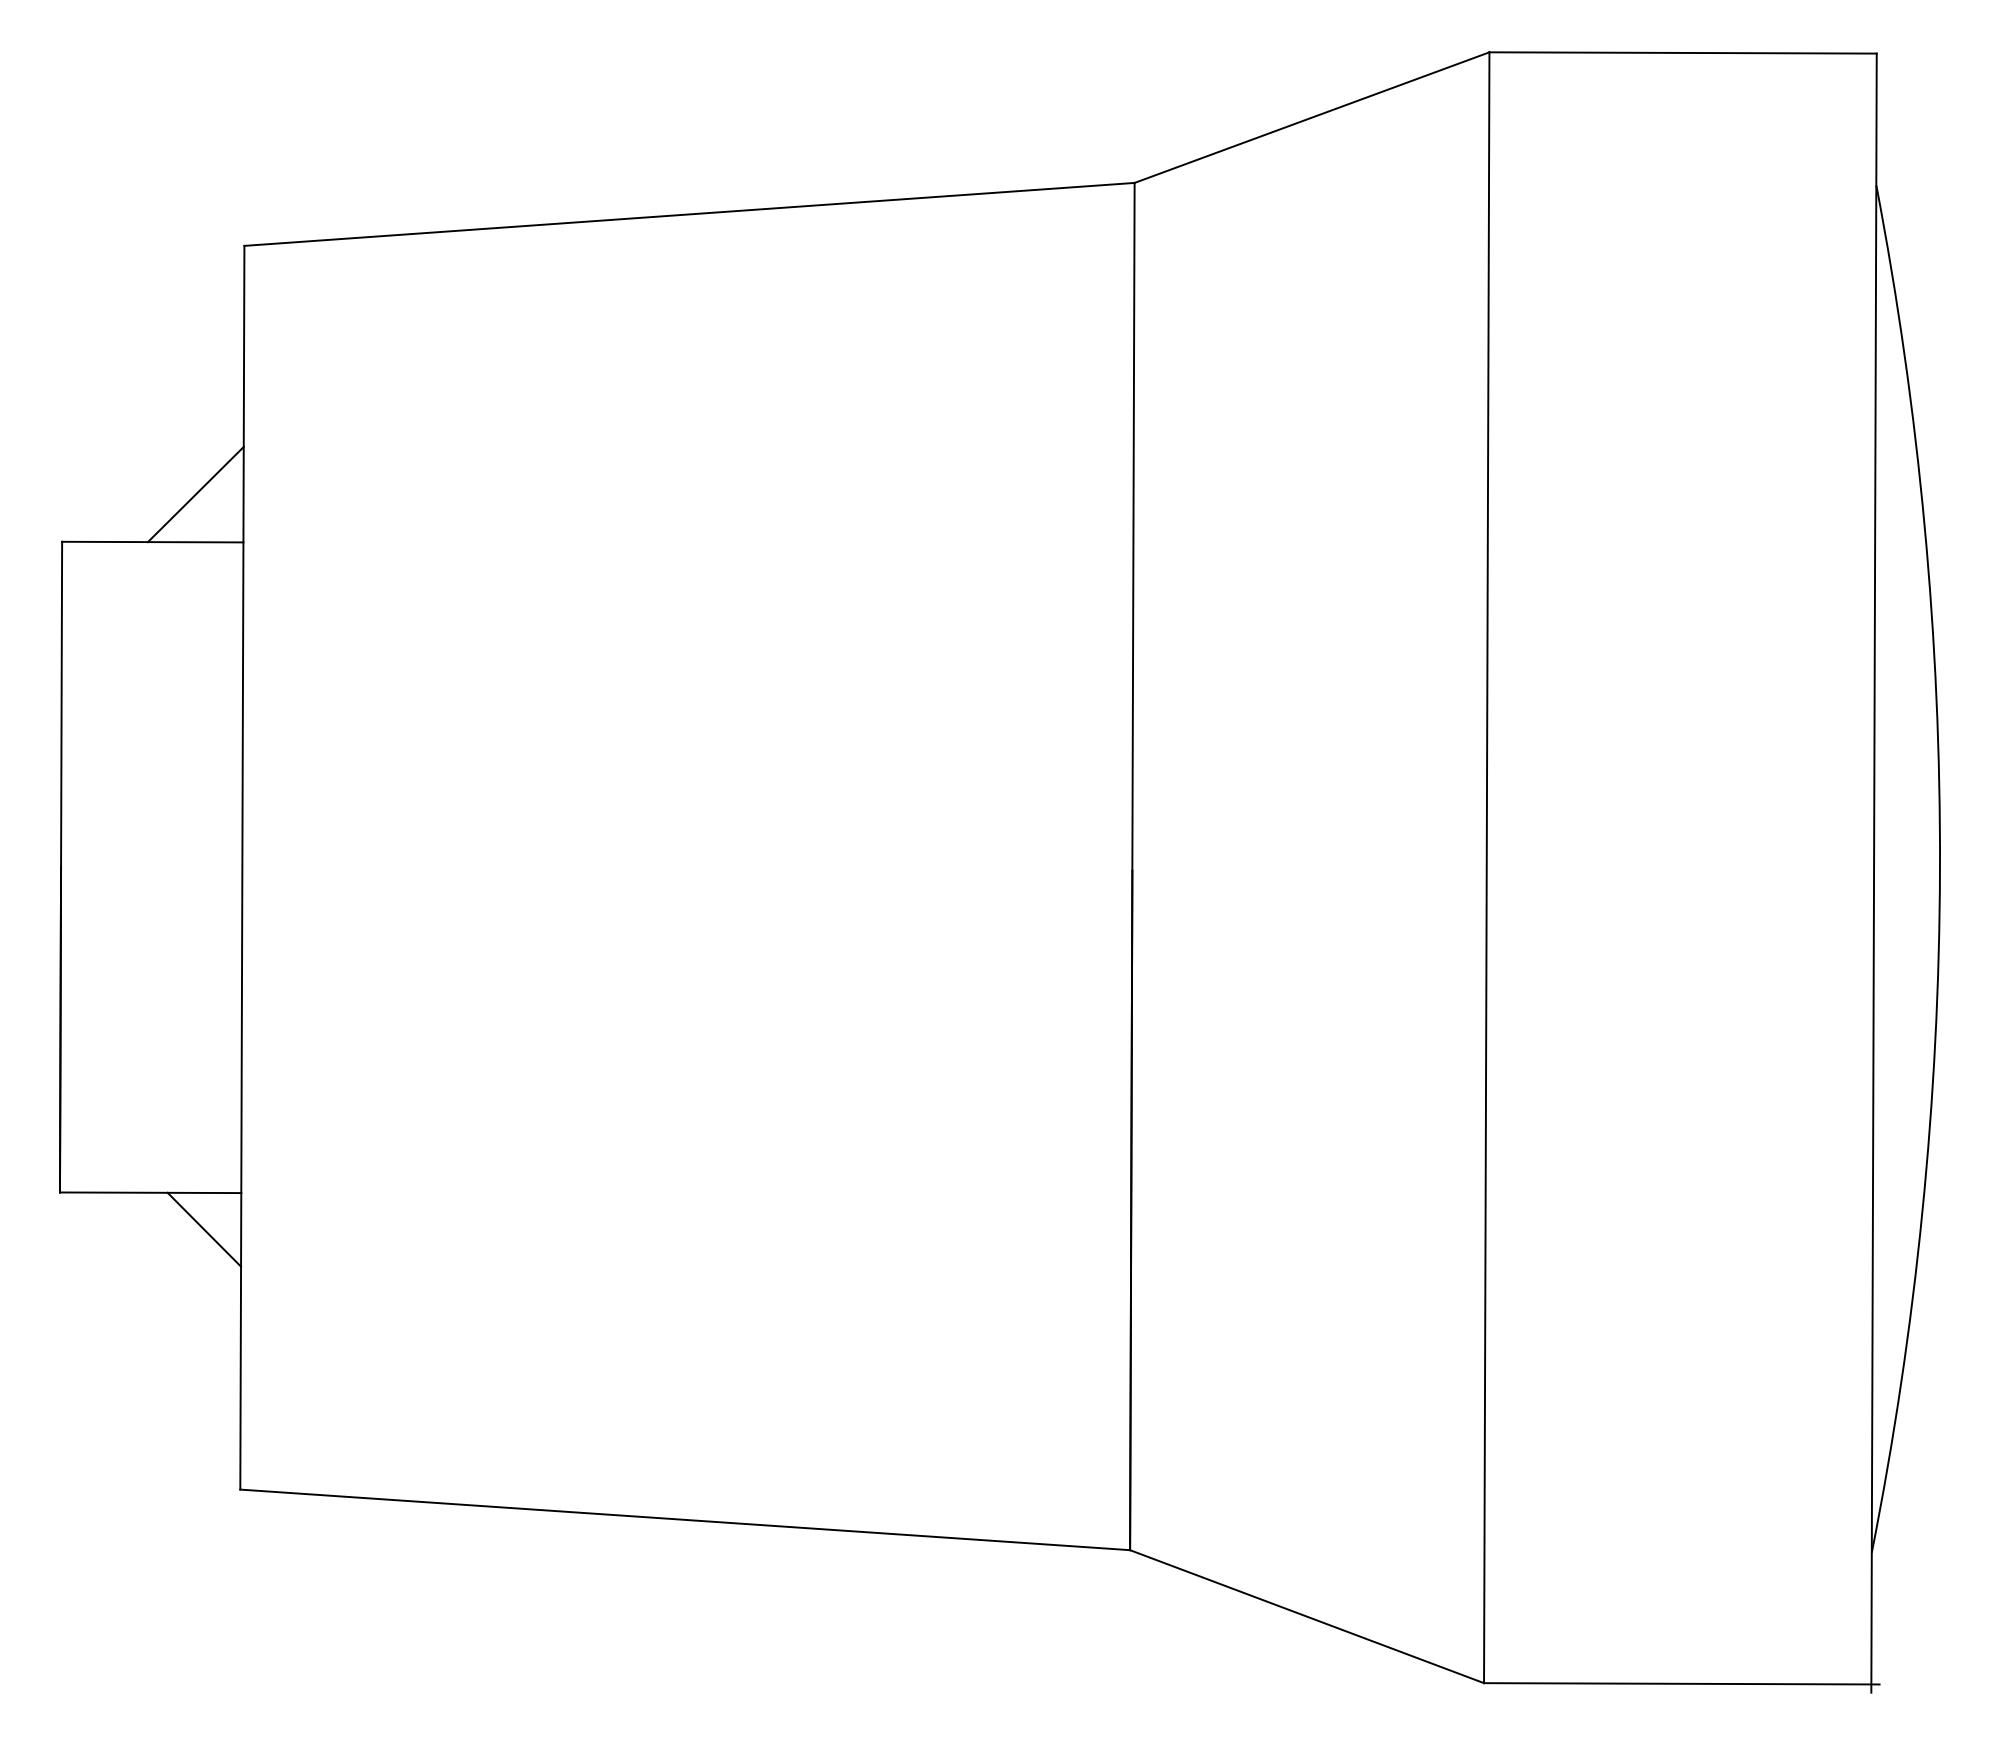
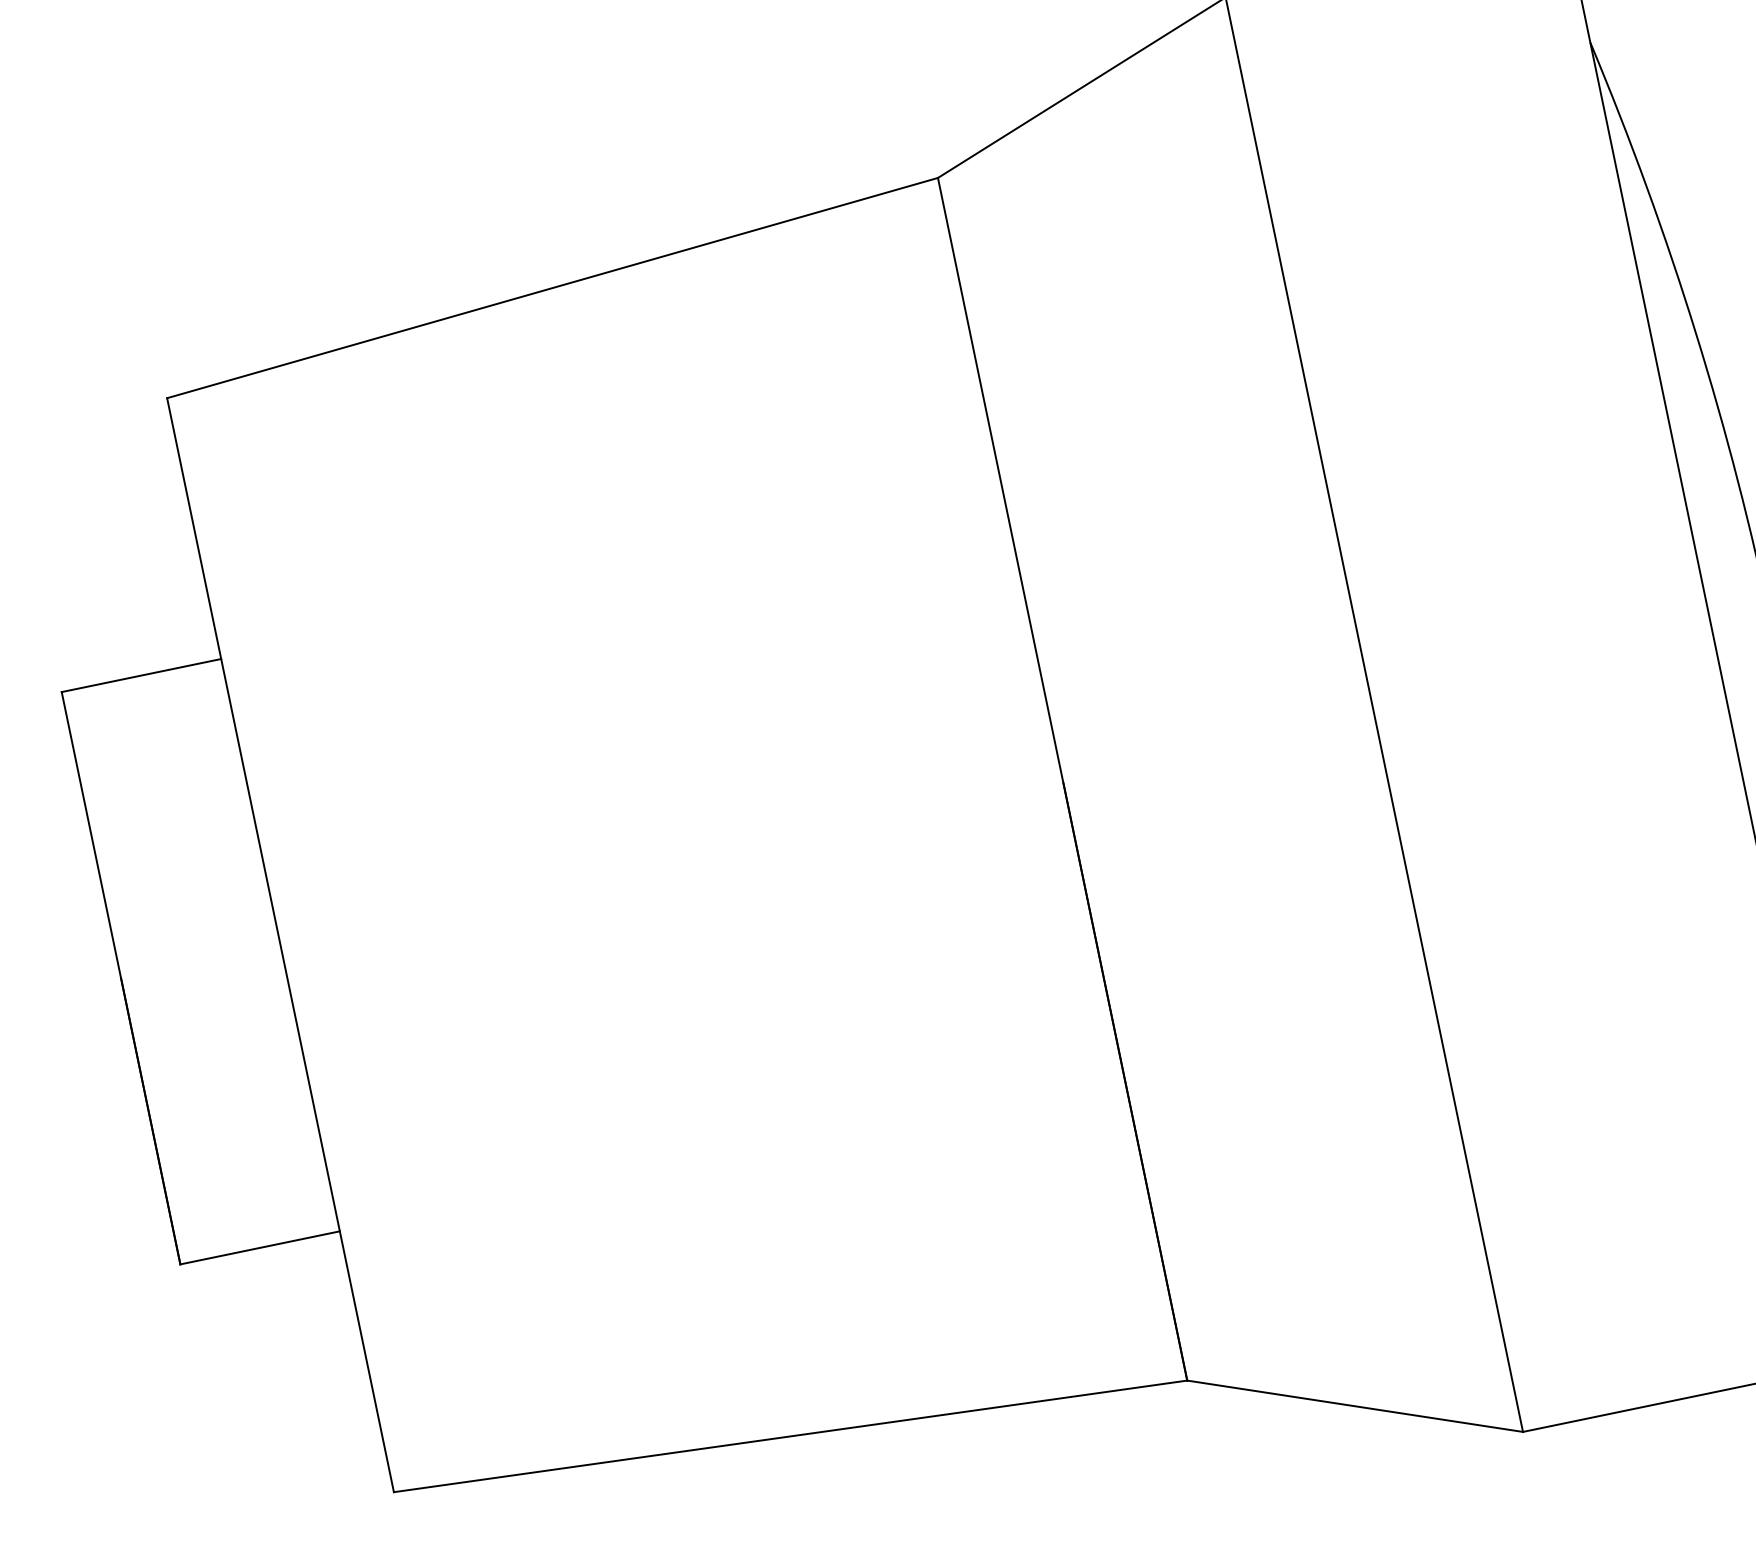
line: (195, 494) -> (170, 625), removed
line: (204, 1229) -> (314, 1270), removed

